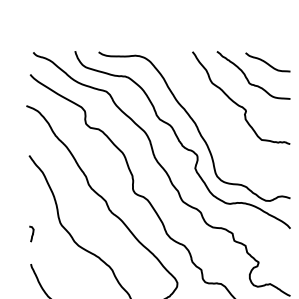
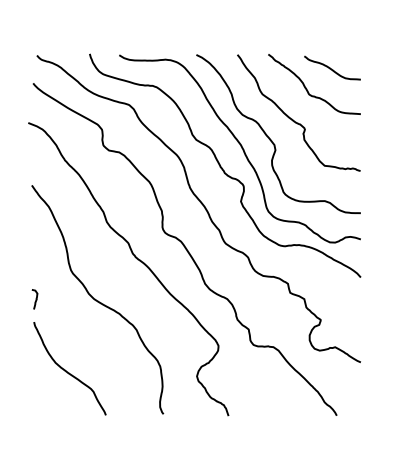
curve: (220, 119) -> (272, 140), added
curve: (32, 234) -> (35, 299), moved

